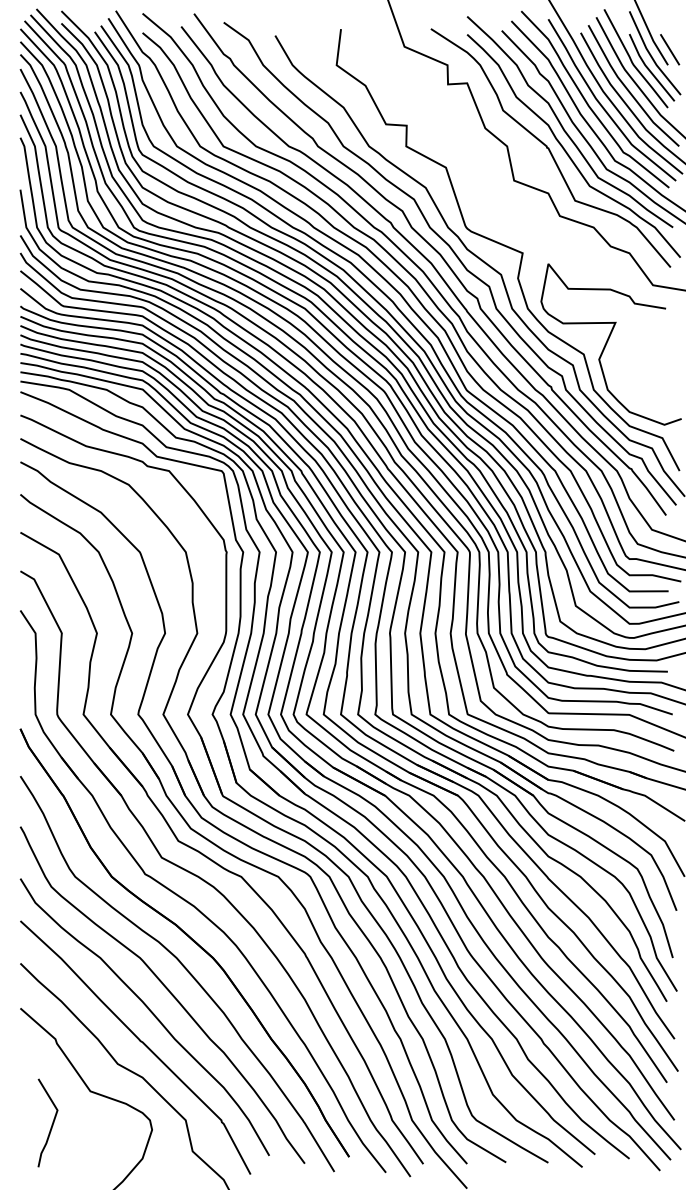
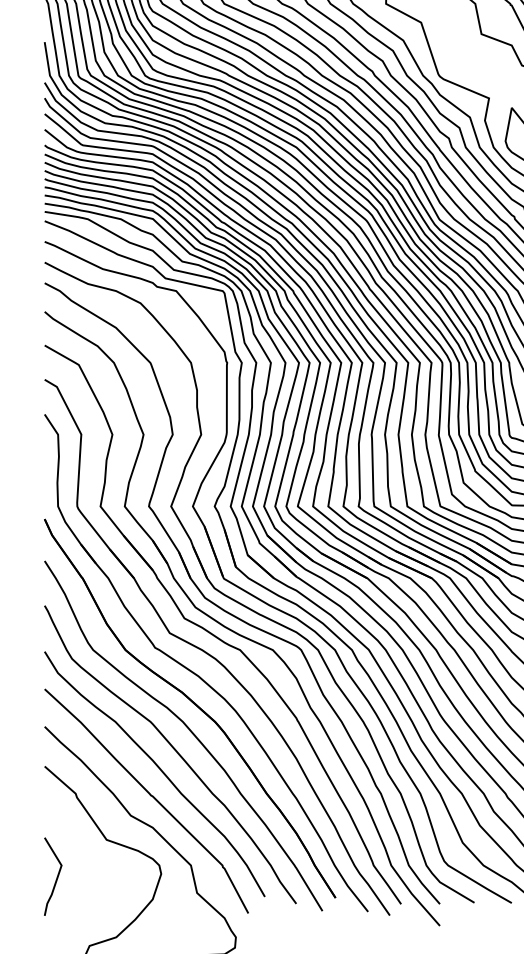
line: (51, 1124) -> (56, 878), moved

